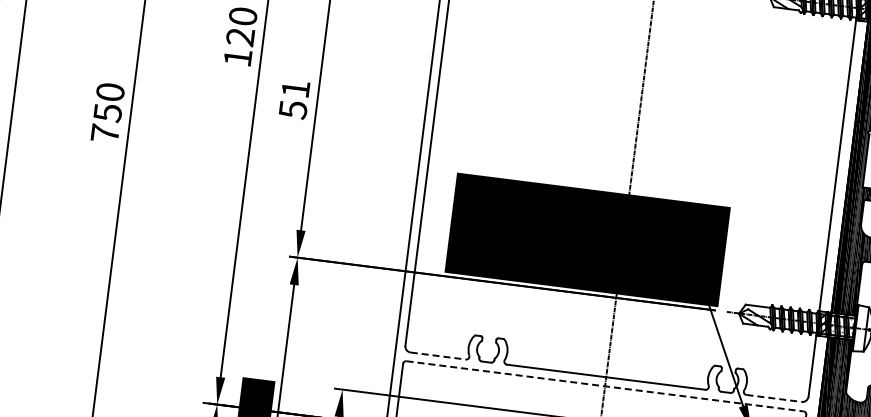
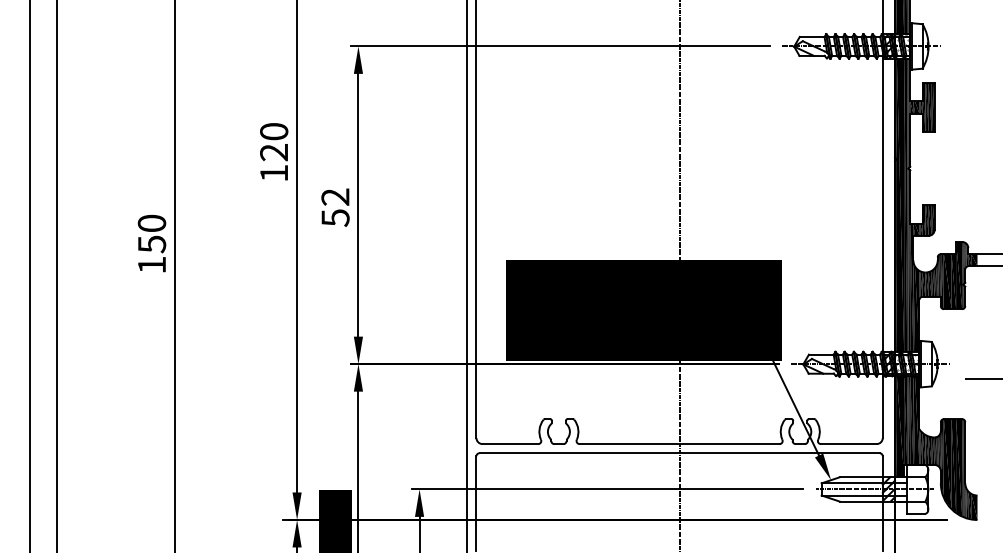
text: (295, 88) -> (335, 196), 51 -> 52
text: (104, 132) -> (151, 264), 750 -> 150
line: (438, 356) -> (510, 444), dashed -> solid
line: (605, 386) -> (680, 453), dashed -> solid
line: (773, 398) -> (848, 444), dashed -> solid

